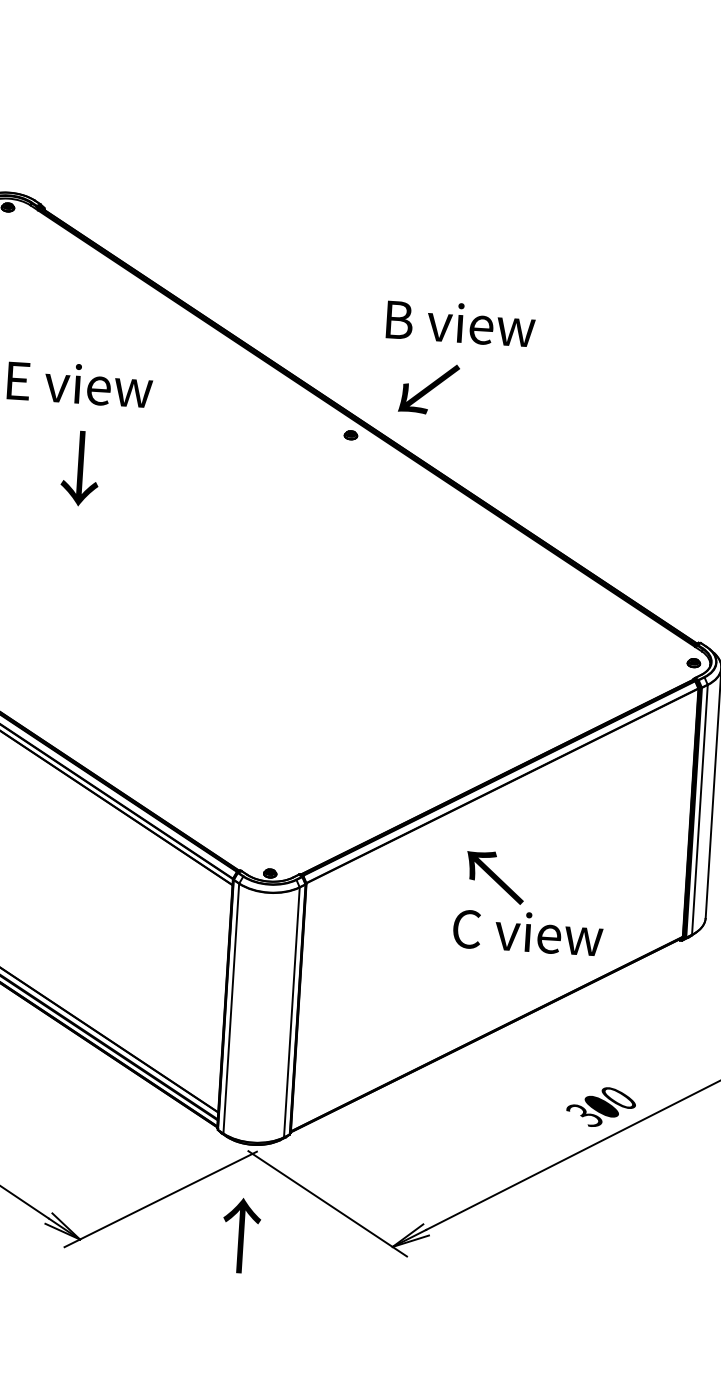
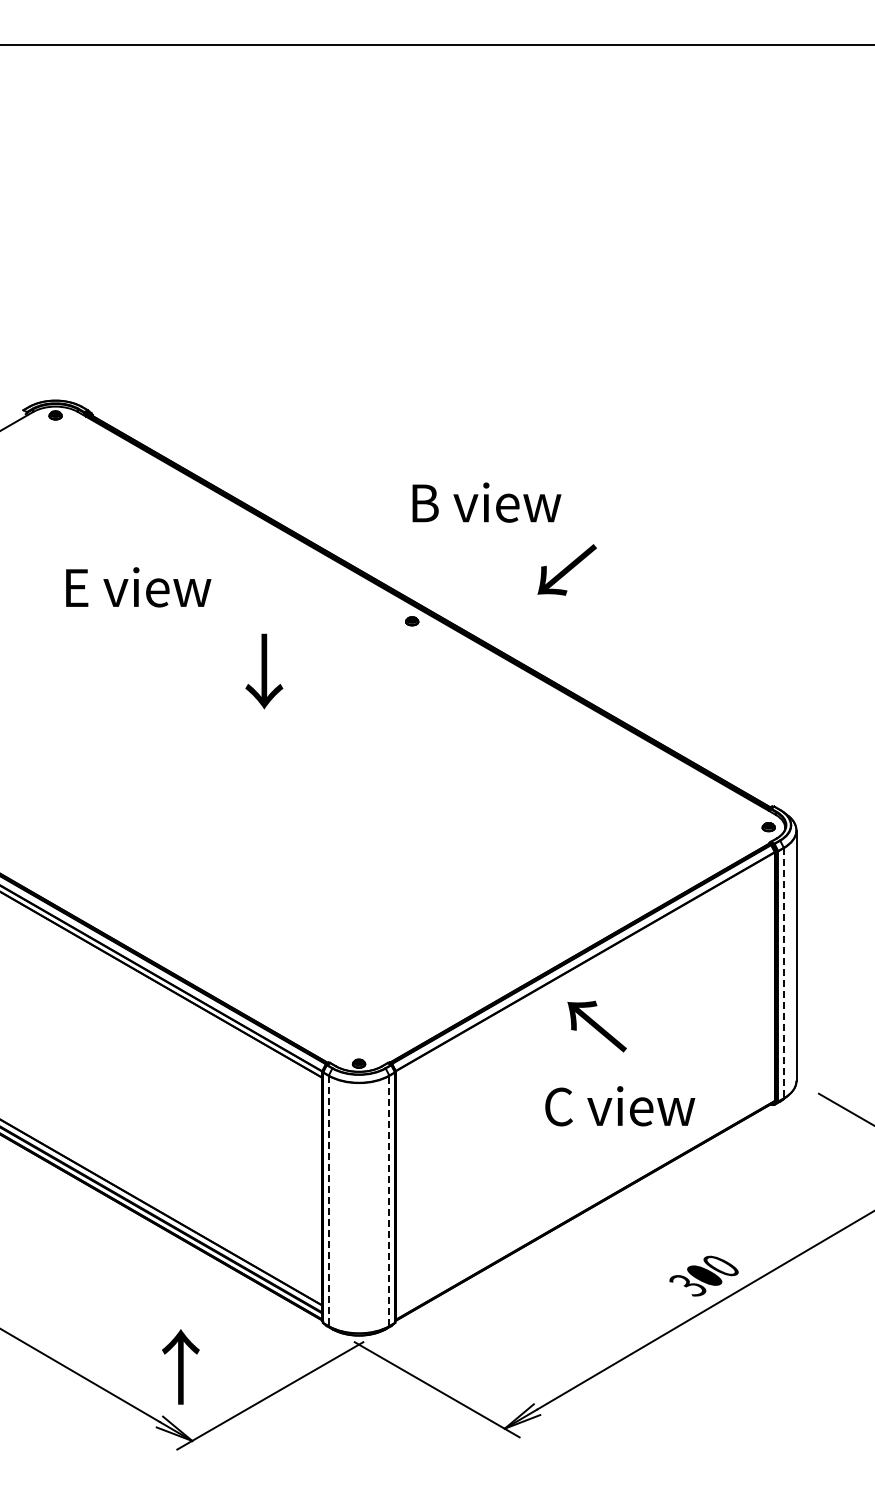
text: (460, 323) -> (486, 502), moved
text: (428, 388) -> (566, 569), moved
text: (80, 468) -> (264, 671), moved
line: (699, 810) -> (783, 973), solid -> dashed
text: (494, 877) -> (596, 1026), moved
line: (231, 1009) -> (328, 1201), solid -> dashed
line: (291, 1011) -> (389, 1200), solid -> dashed
text: (240, 1235) -> (180, 1366), moved

